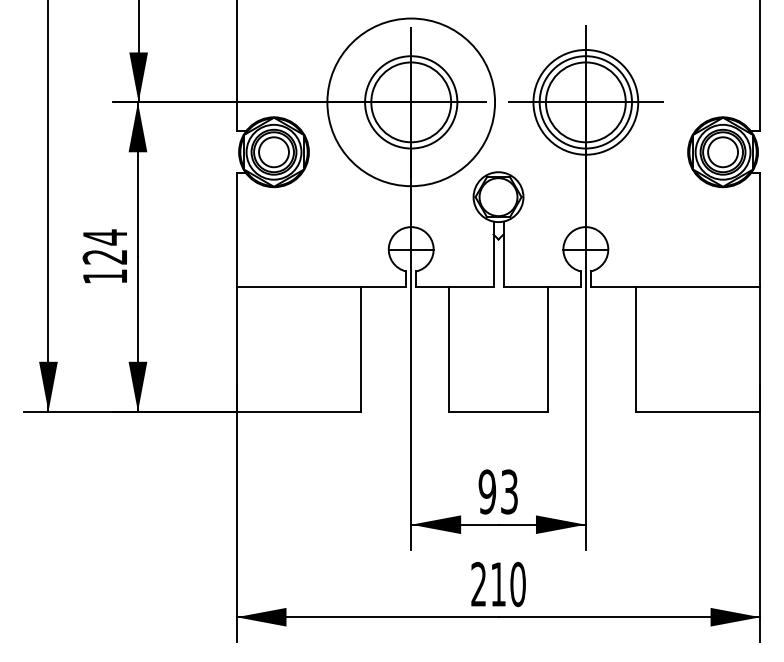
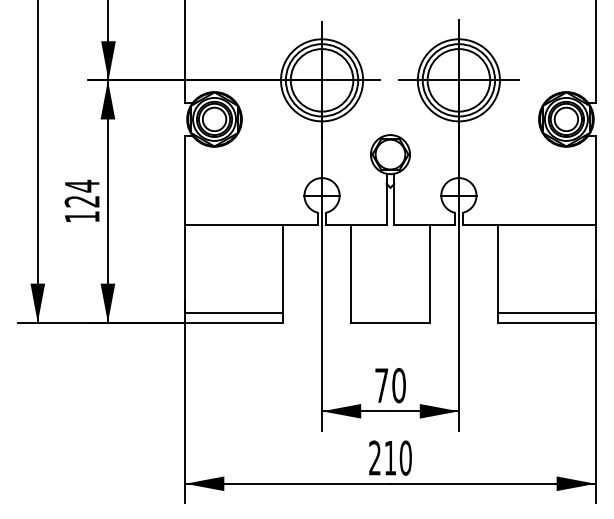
circle: (410, 101) -> (321, 79), size x0.62
line: (298, 399) -> (233, 313), added
line: (697, 399) -> (546, 313), added
text: (498, 491) -> (390, 385), 93 -> 70

